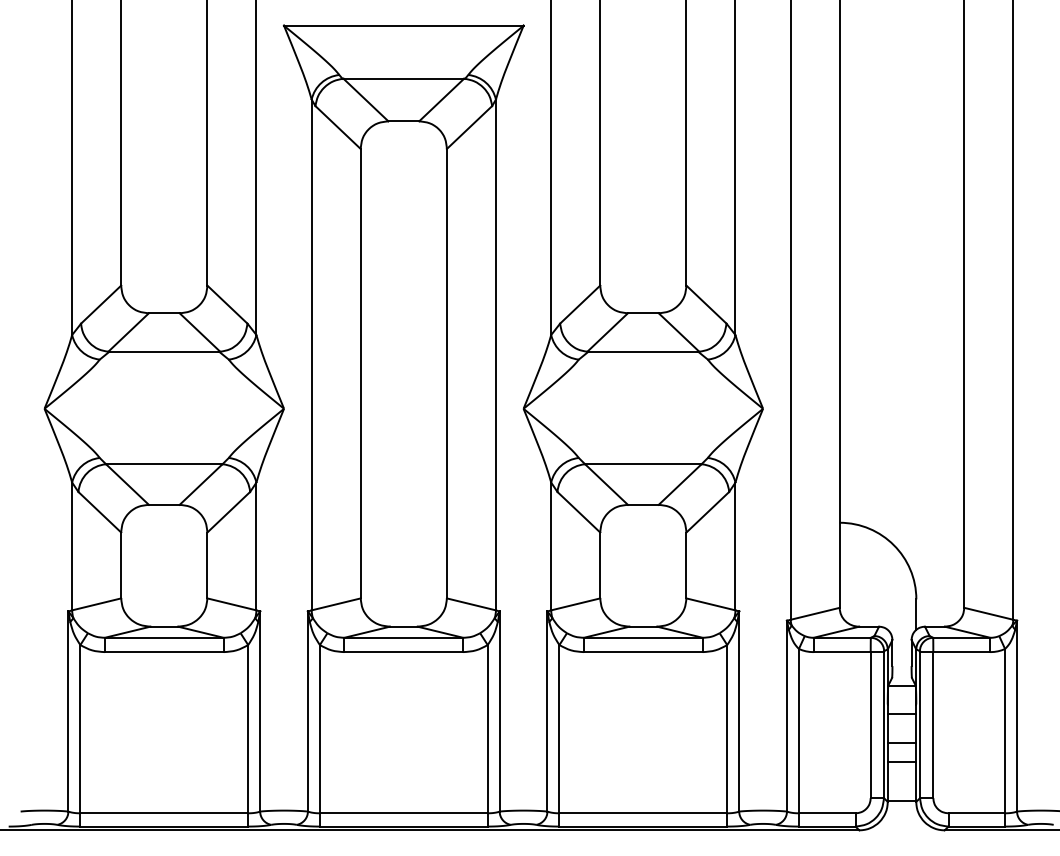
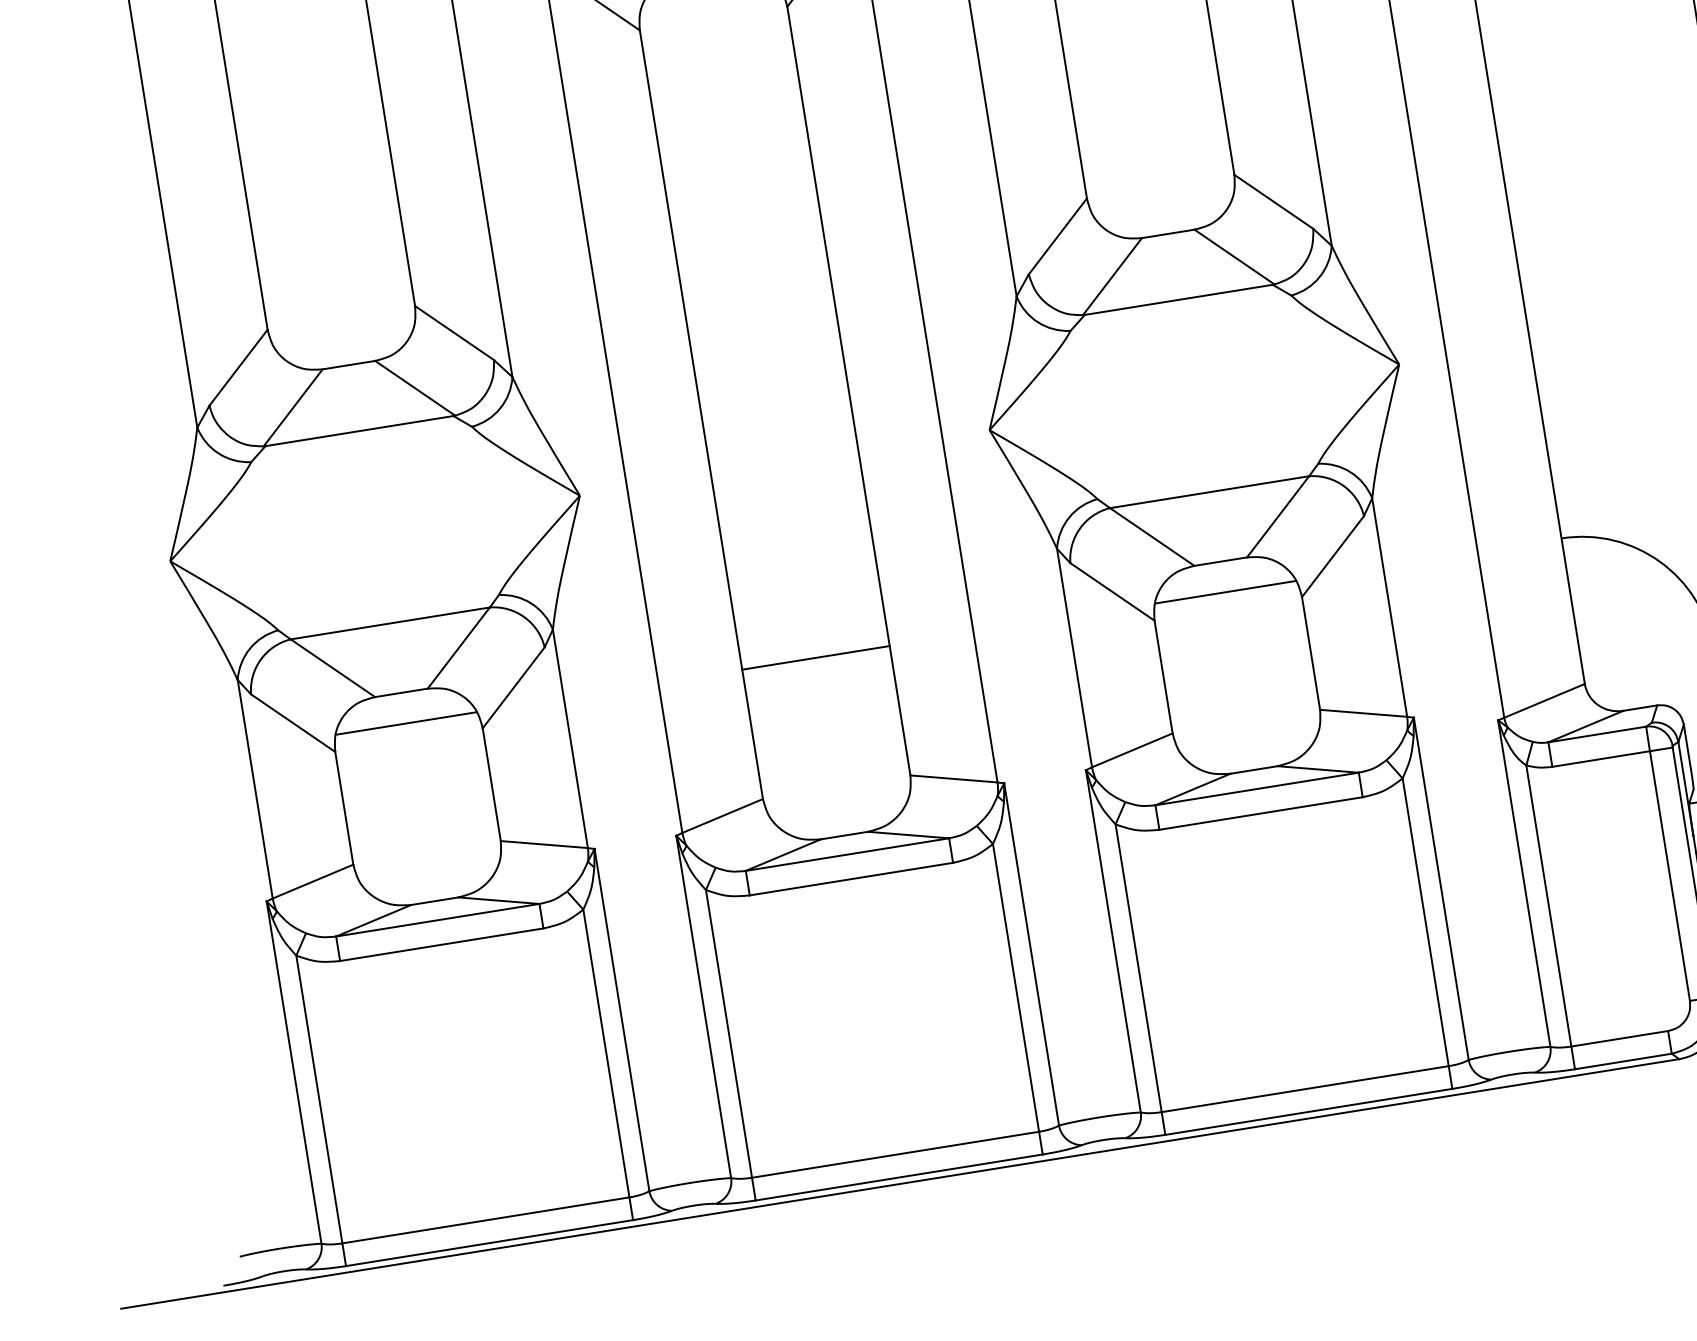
line: (164, 522) -> (406, 722), added
line: (403, 522) -> (815, 657), added
line: (643, 522) -> (1225, 591), added

